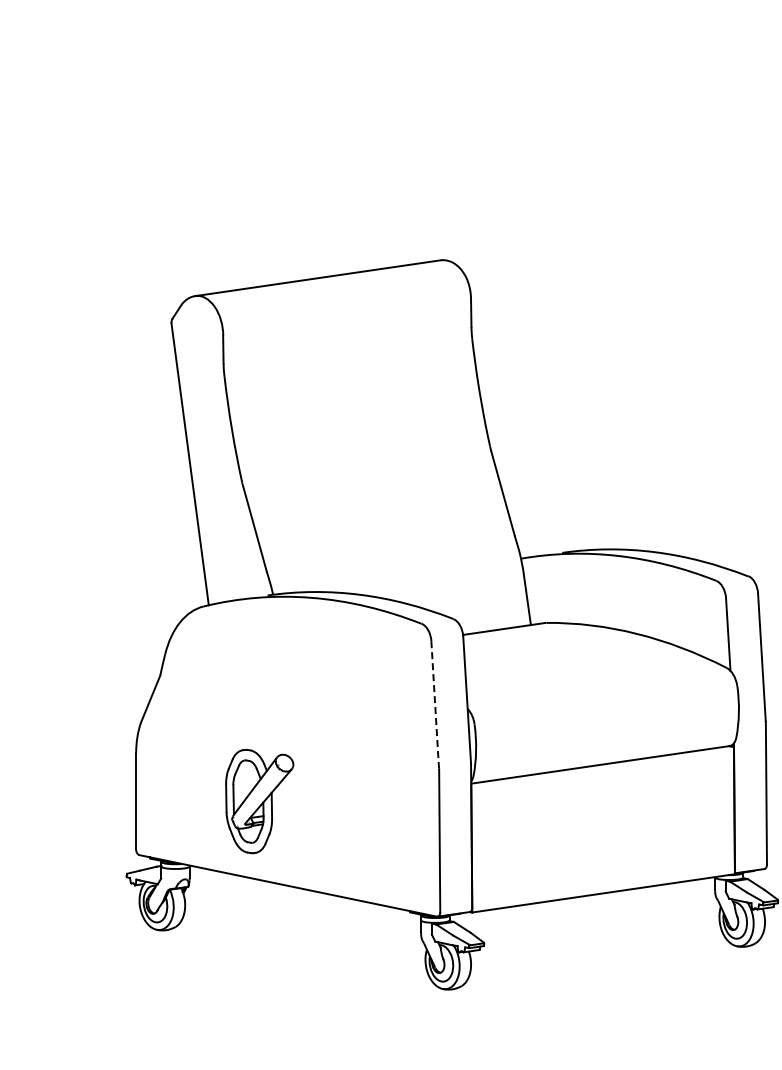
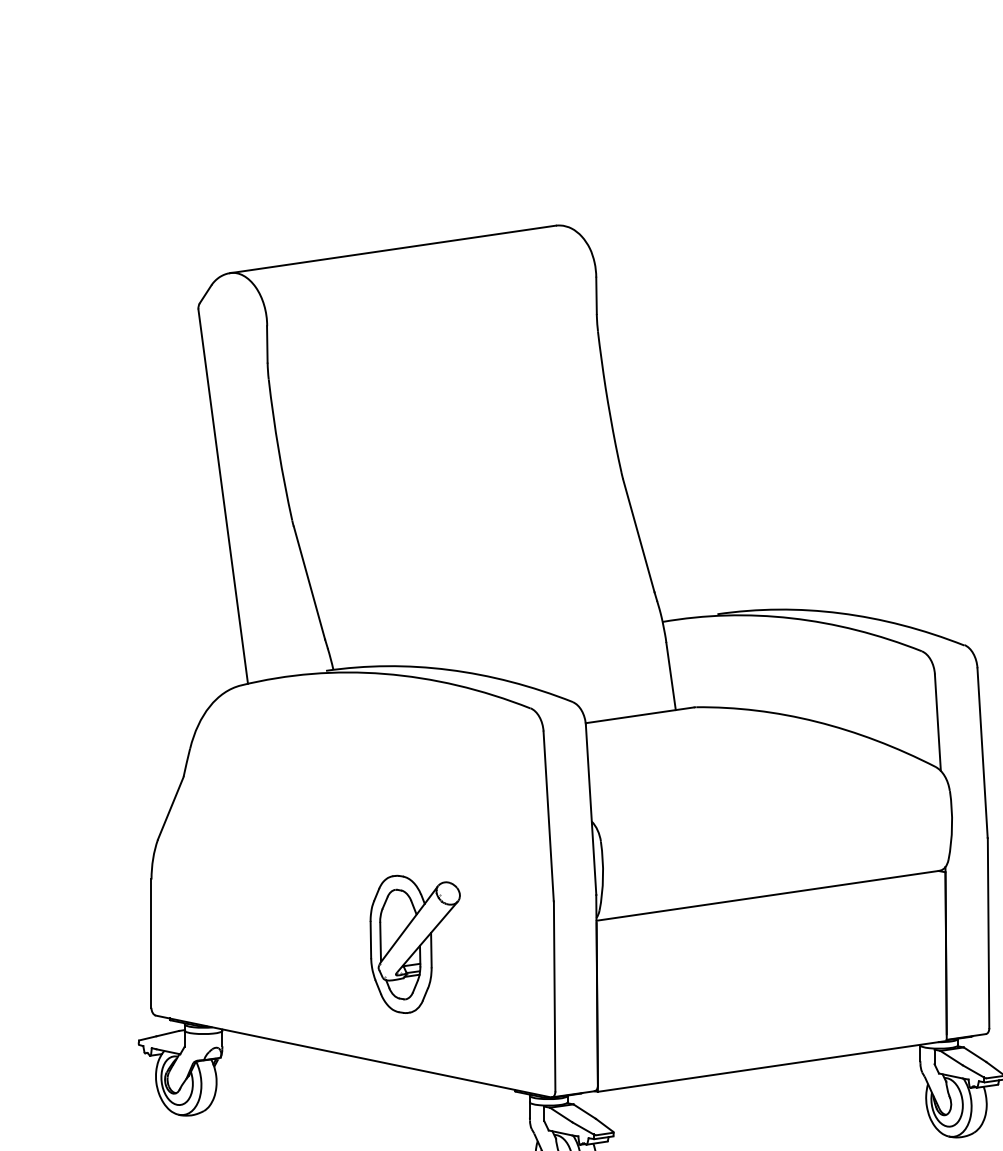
line: (435, 704) -> (549, 815), dashed -> solid
part: (259, 801) -> (414, 944), moved

